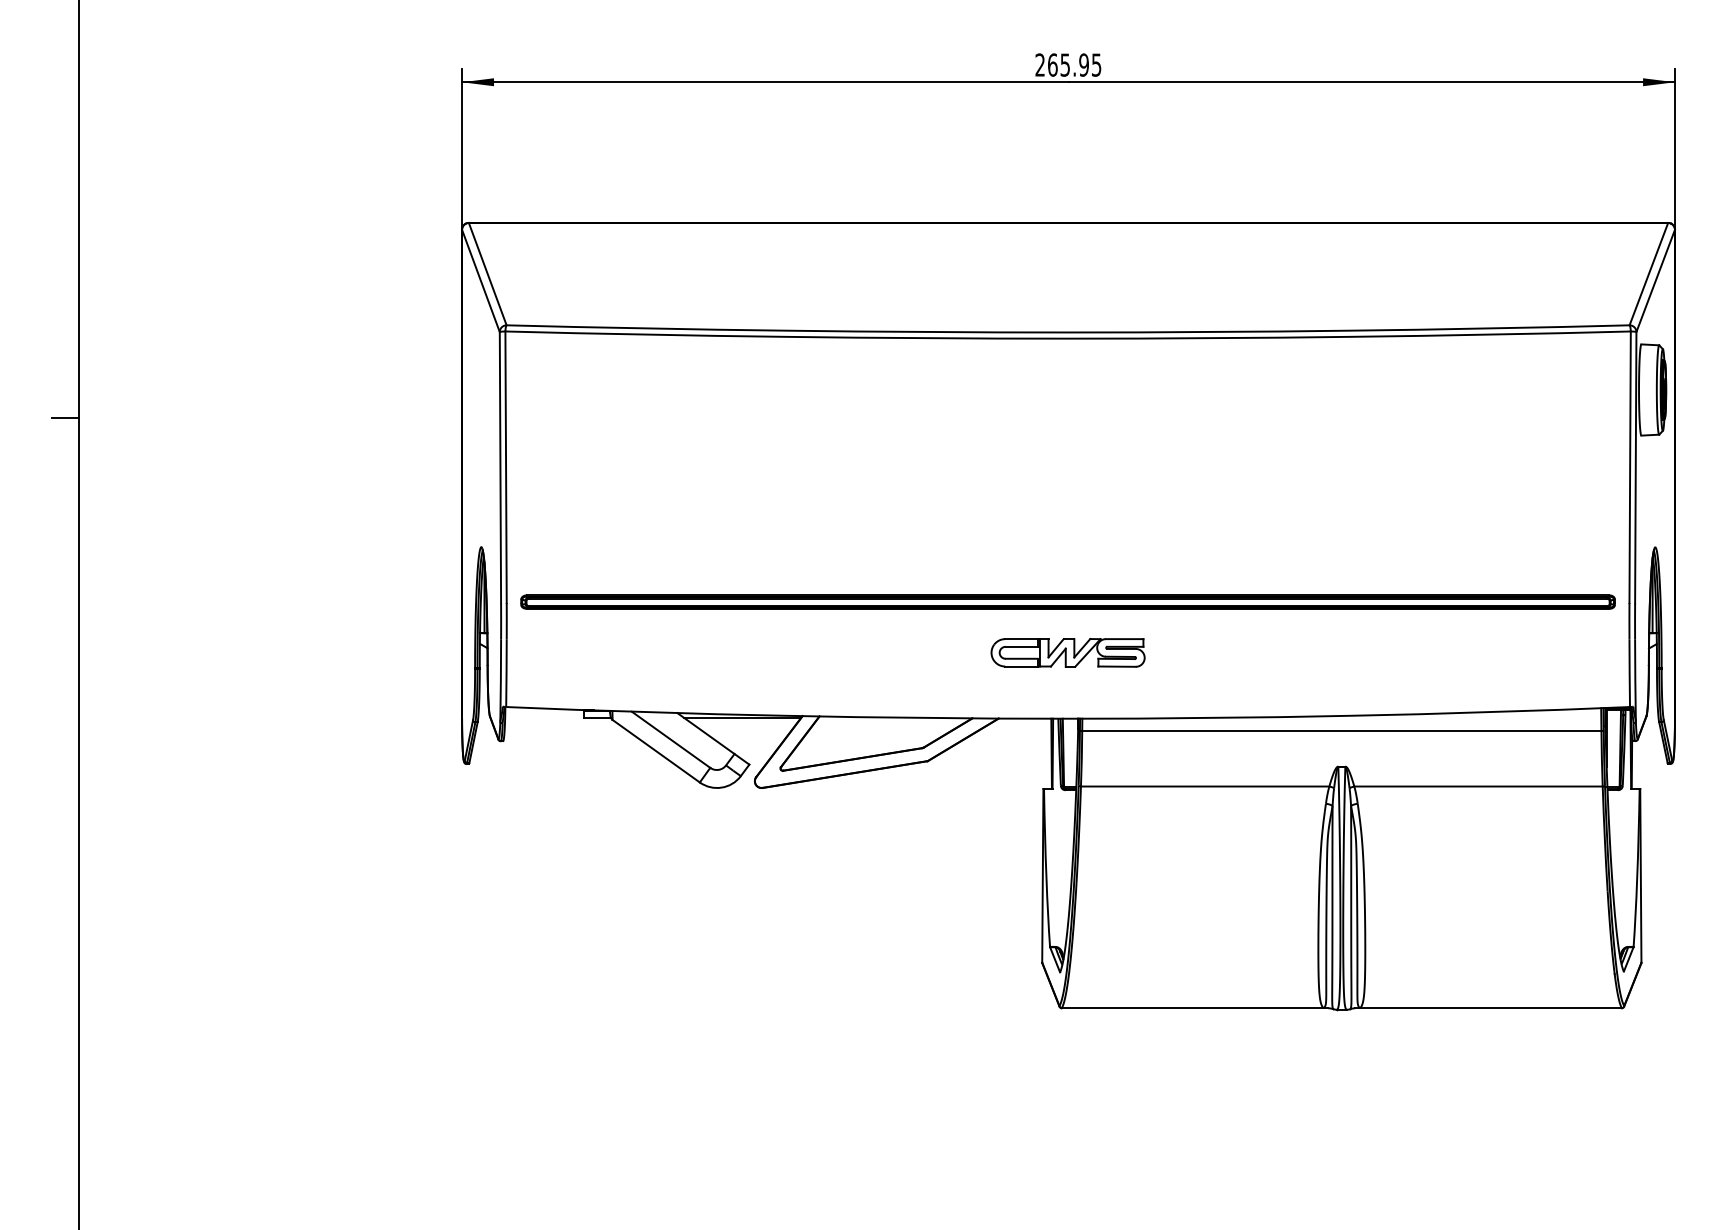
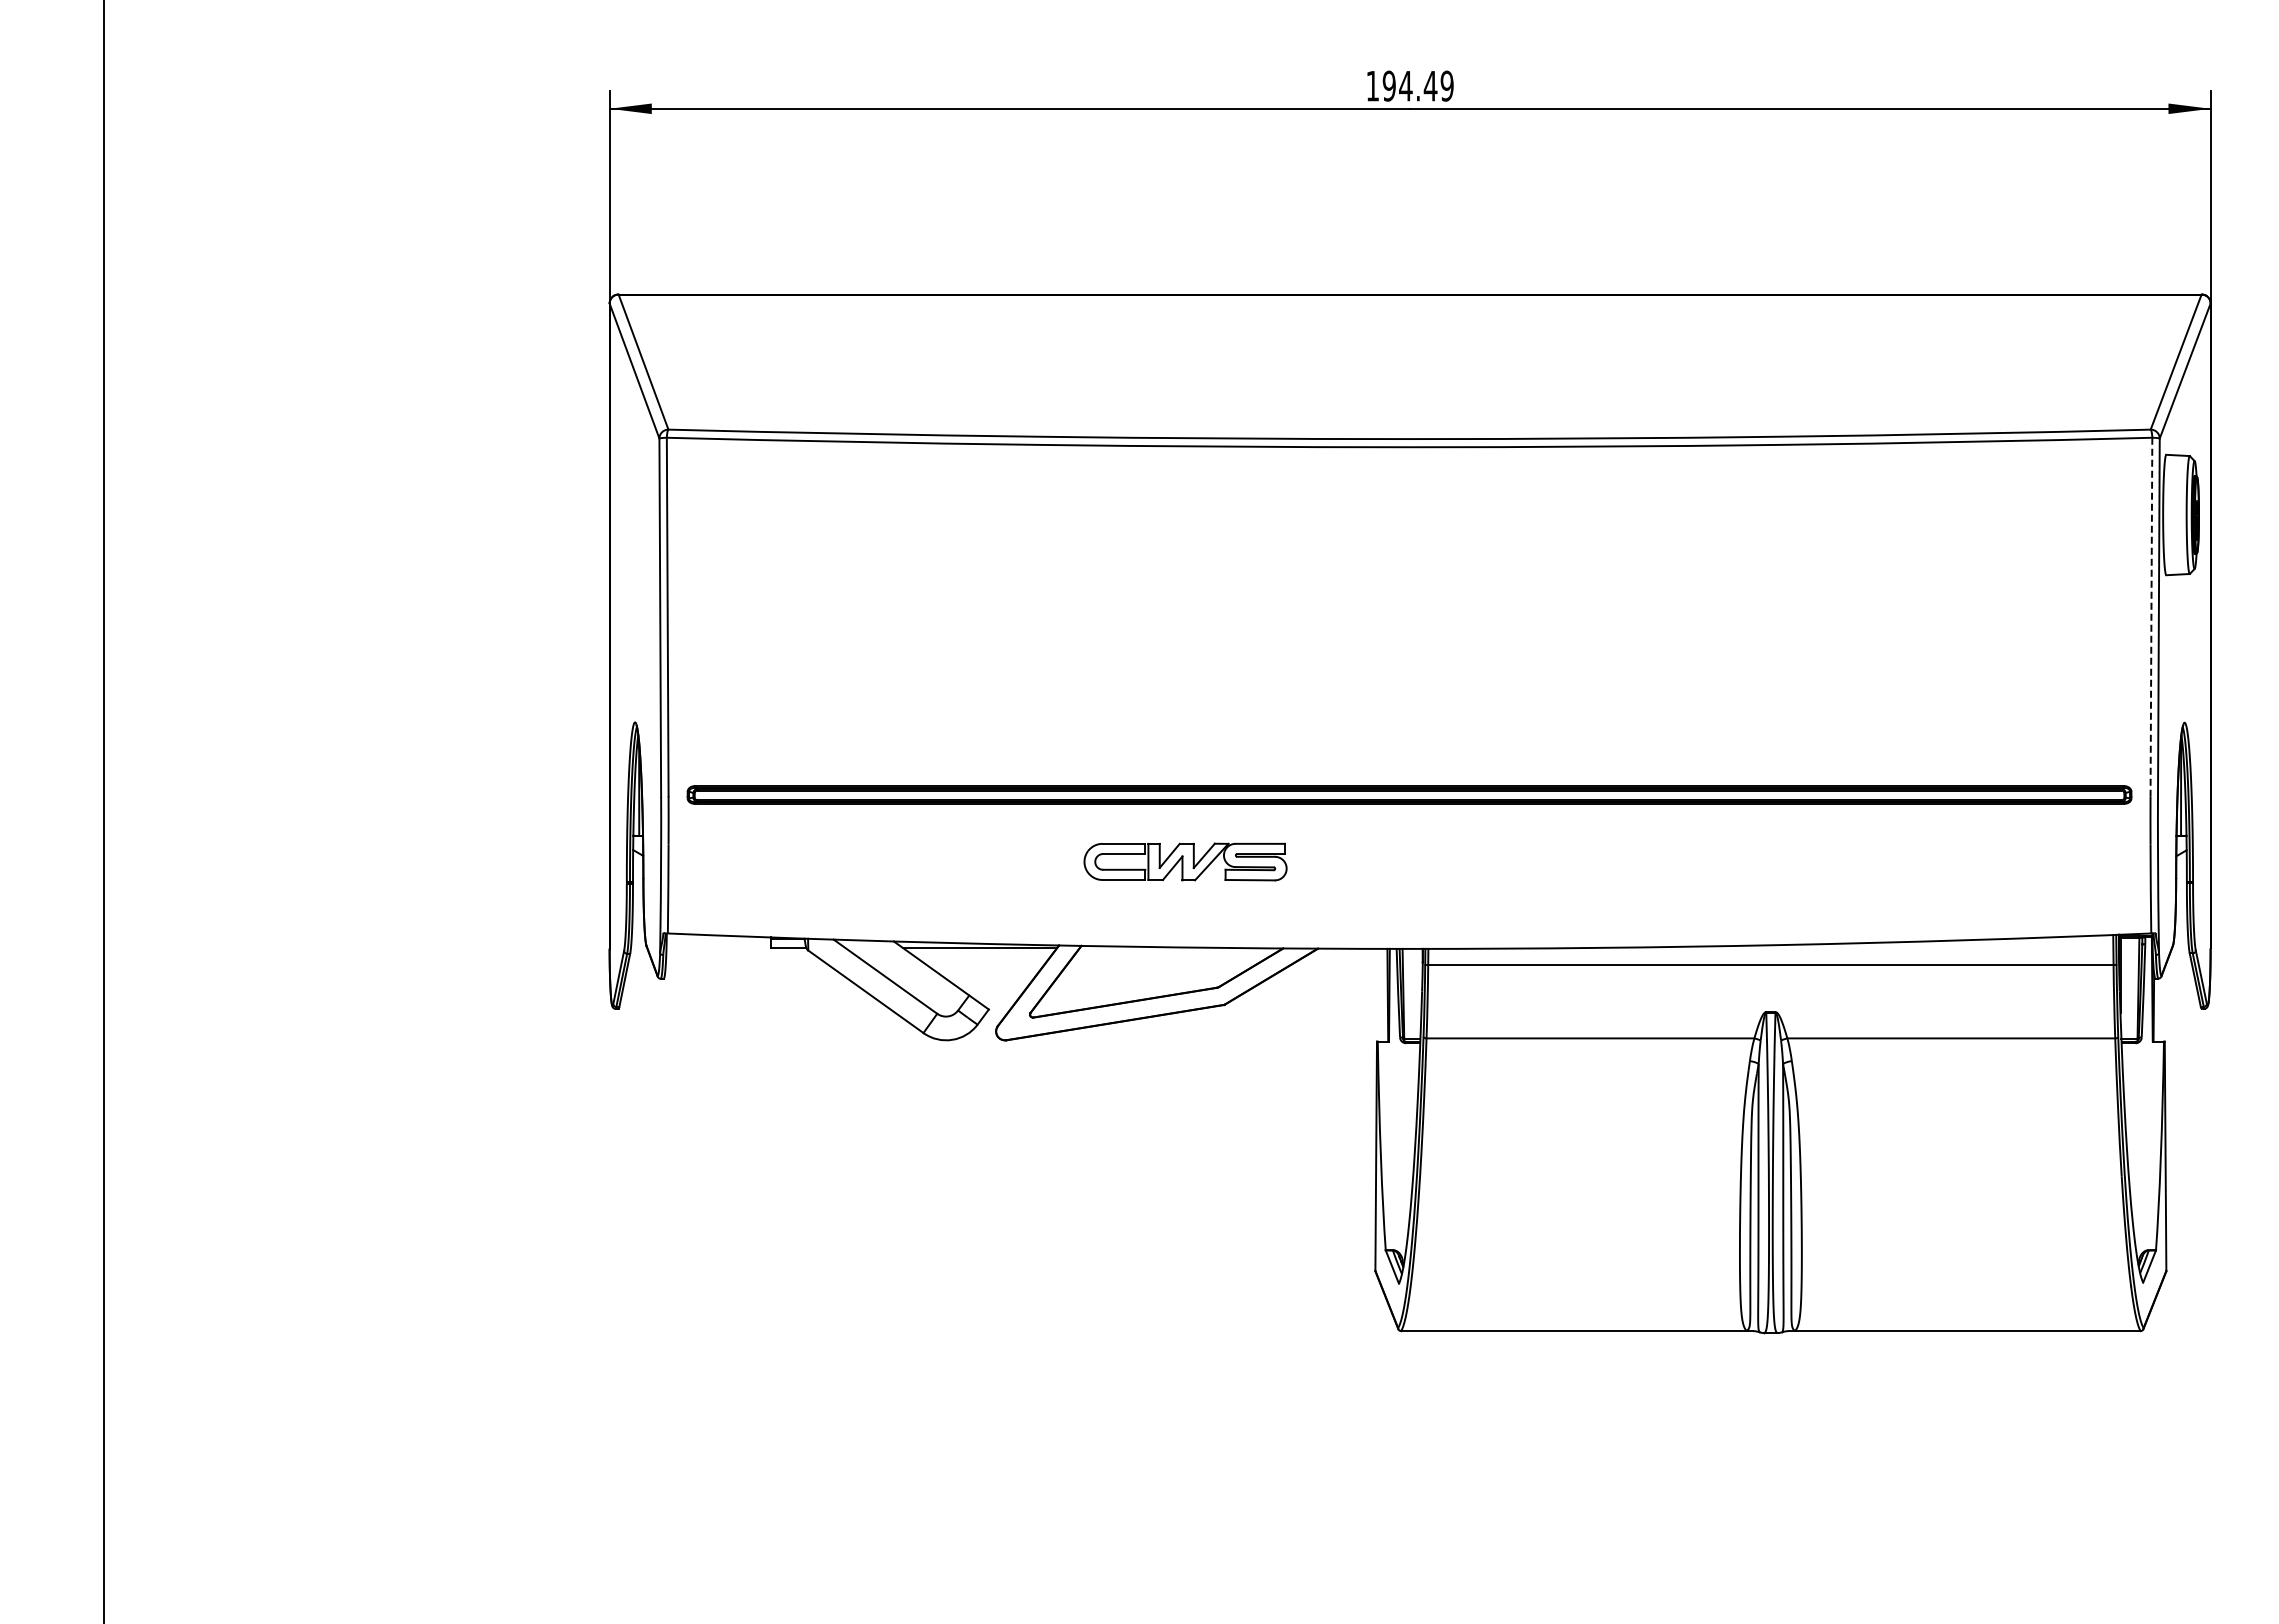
text: (1068, 64) -> (1409, 85), 265.95 -> 194.49
line: (65, 418) -> (86, 552), removed
line: (1630, 467) -> (2151, 617), solid -> dashed
part: (1068, 652) -> (1185, 861), moved

